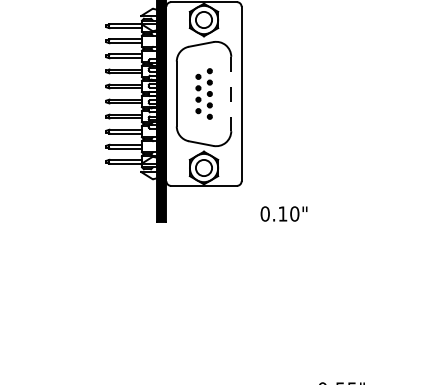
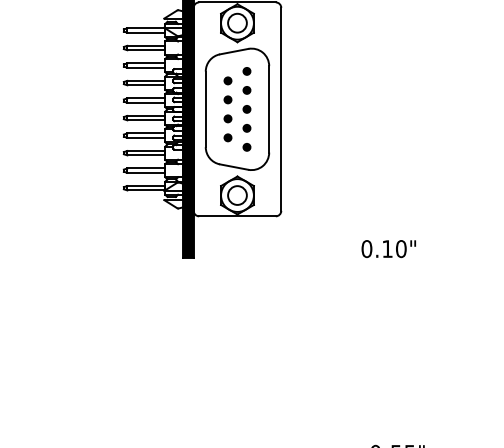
part: (204, 93) -> (238, 108), size x1.43
line: (231, 94) -> (269, 109), dashed -> solid
text: (283, 213) -> (388, 248), moved

